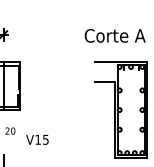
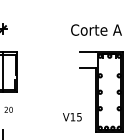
text: (37, 140) -> (72, 117), moved

